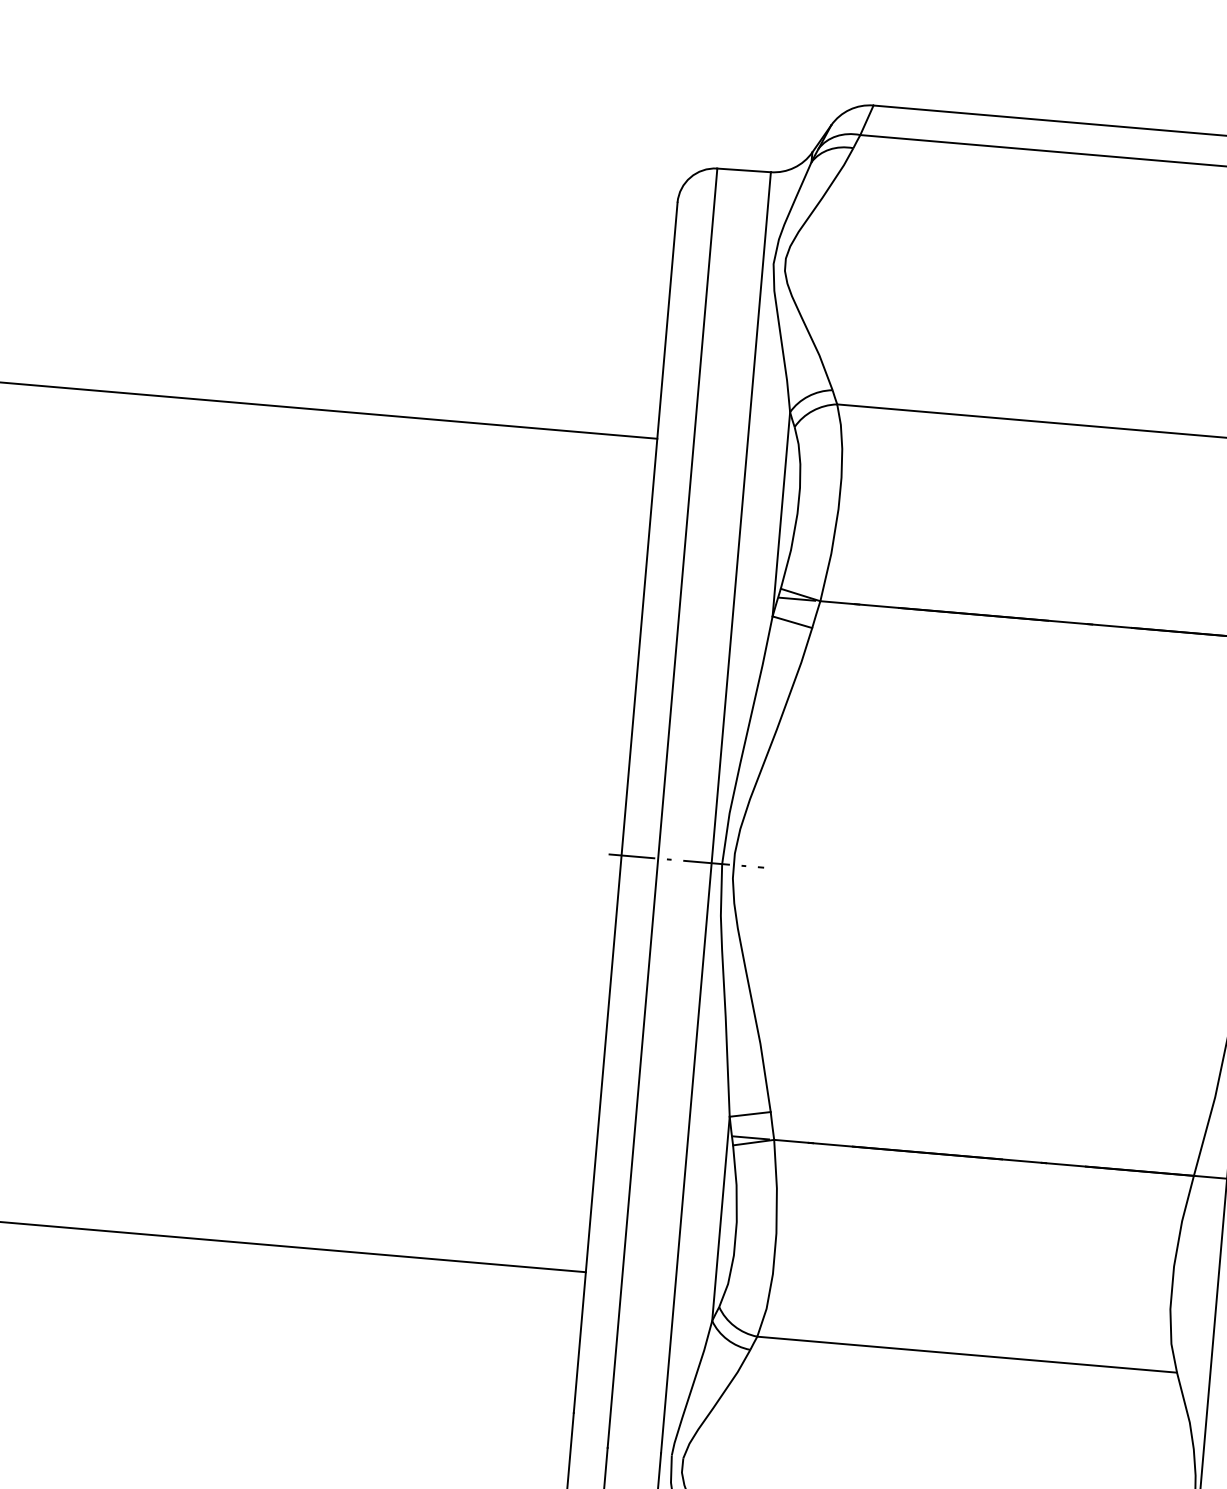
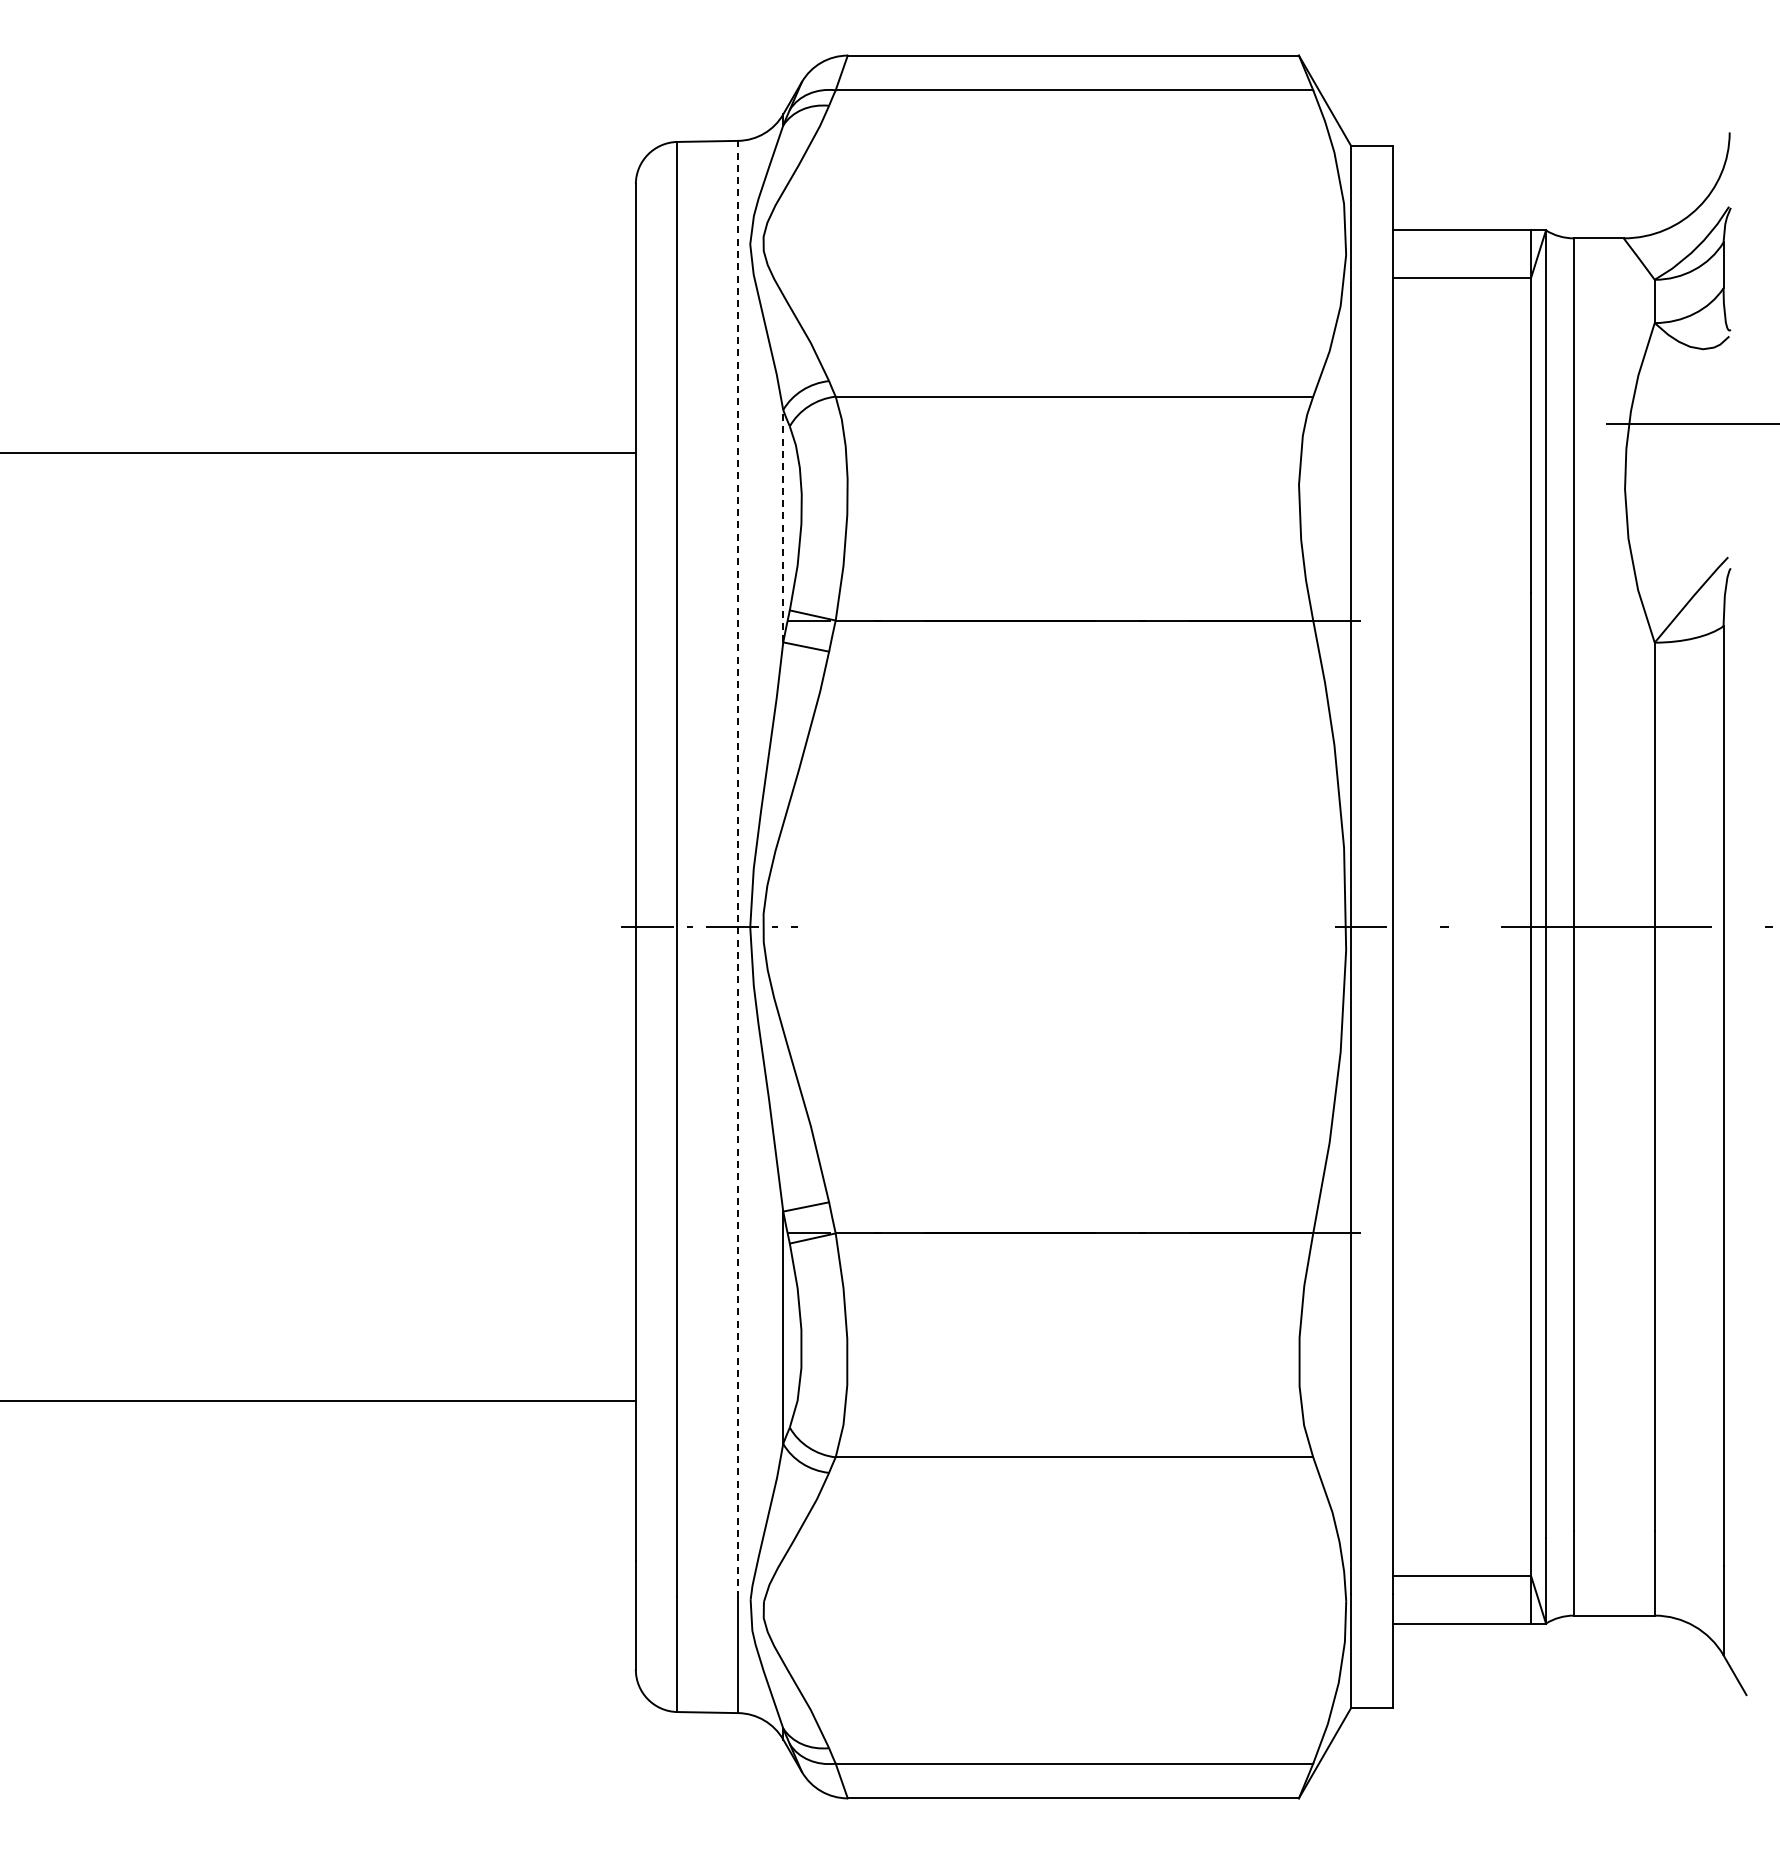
line: (781, 513) -> (783, 525), solid -> dashed
line: (716, 812) -> (738, 869), solid -> dashed

